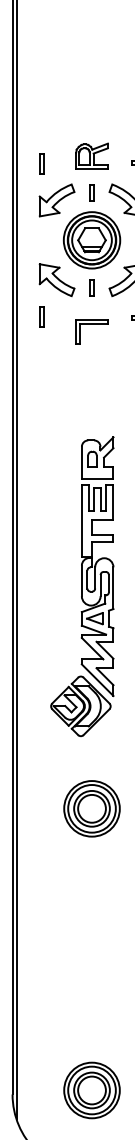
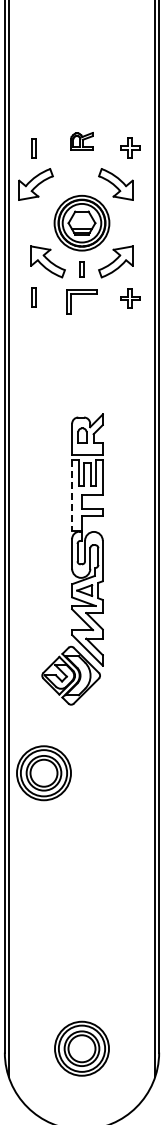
part: (91, 156) -> (81, 141), size x0.7
part: (91, 192) -> (81, 176), removed
part: (56, 200) -> (35, 184), moved
part: (91, 324) -> (81, 294), moved
line: (82, 520) -> (72, 495), solid -> dashed
part: (91, 809) -> (43, 773), moved

